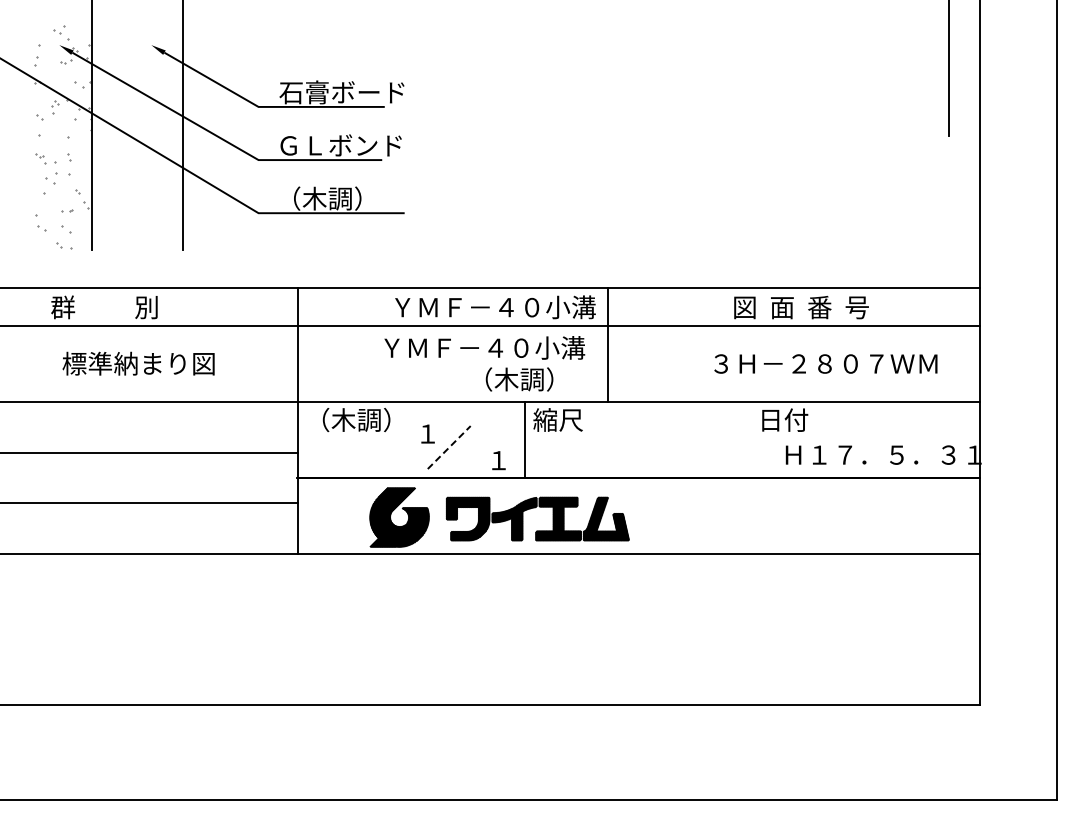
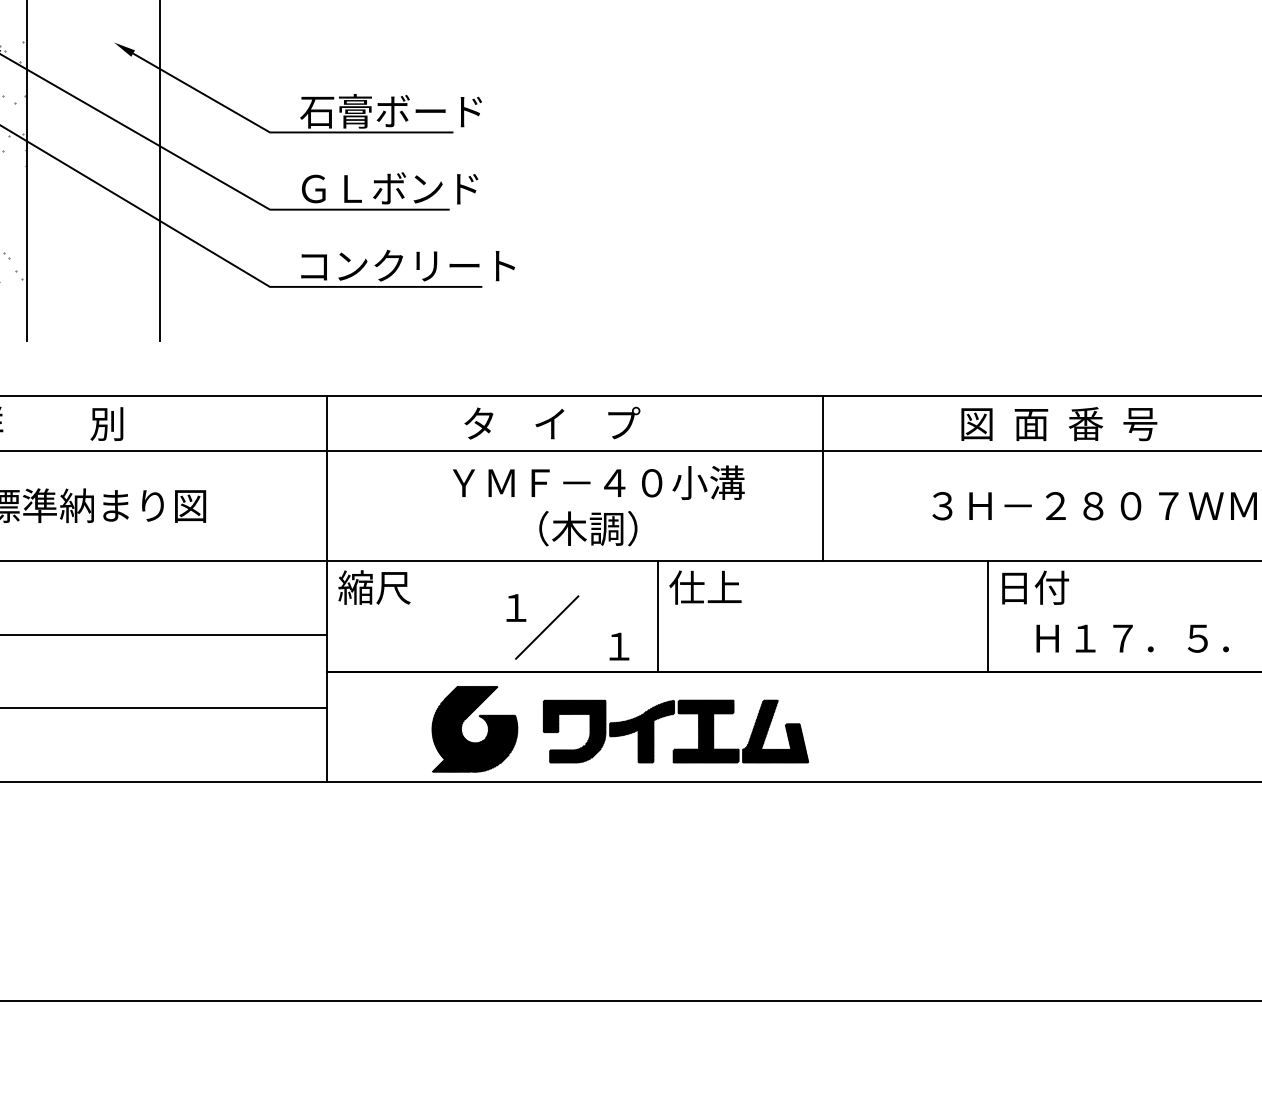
text: (353, 198) -> (407, 265), （木調） -> コンクリート
text: (493, 307) -> (611, 423), ＹＭＦ－４０小溝 -> タ    イ    プ
line: (607, 345) -> (822, 479), moved
text: (519, 379) -> (588, 528), moved
text: (347, 419) -> (399, 586), （木調） -> 縮尺
text: (557, 419) -> (704, 586), 縮尺 -> 仕上
line: (752, 439) -> (988, 615), added
line: (449, 447) -> (547, 627), dashed -> solid

